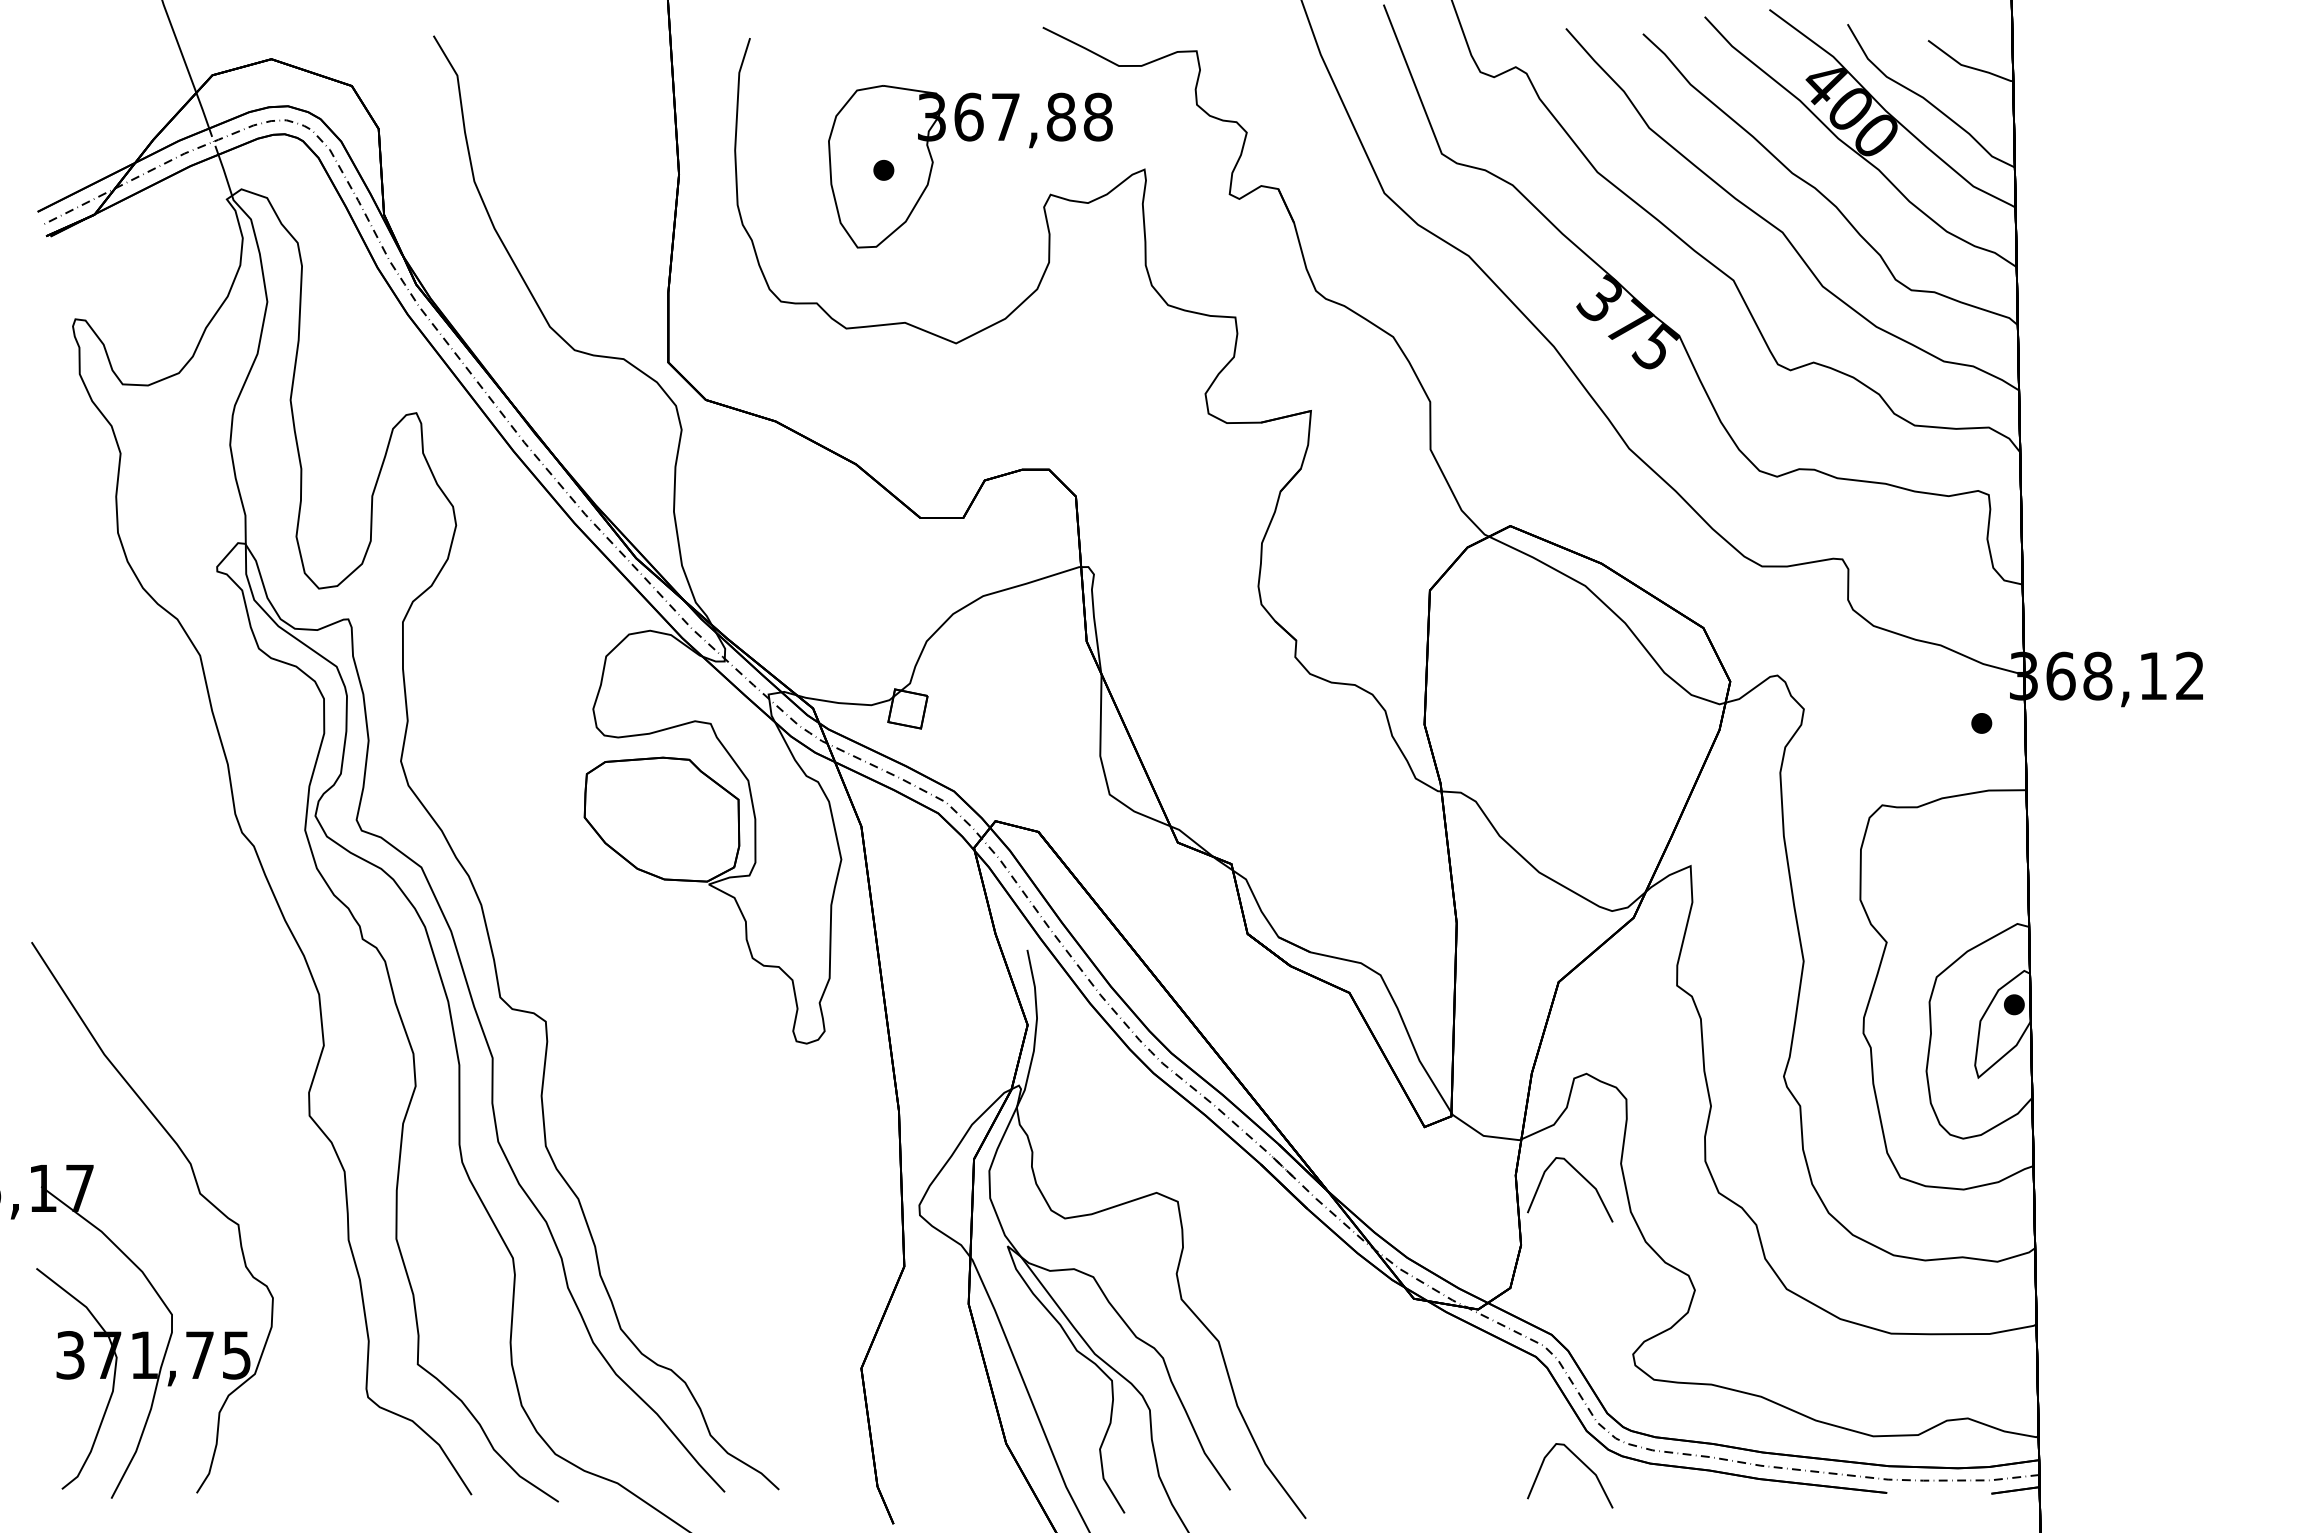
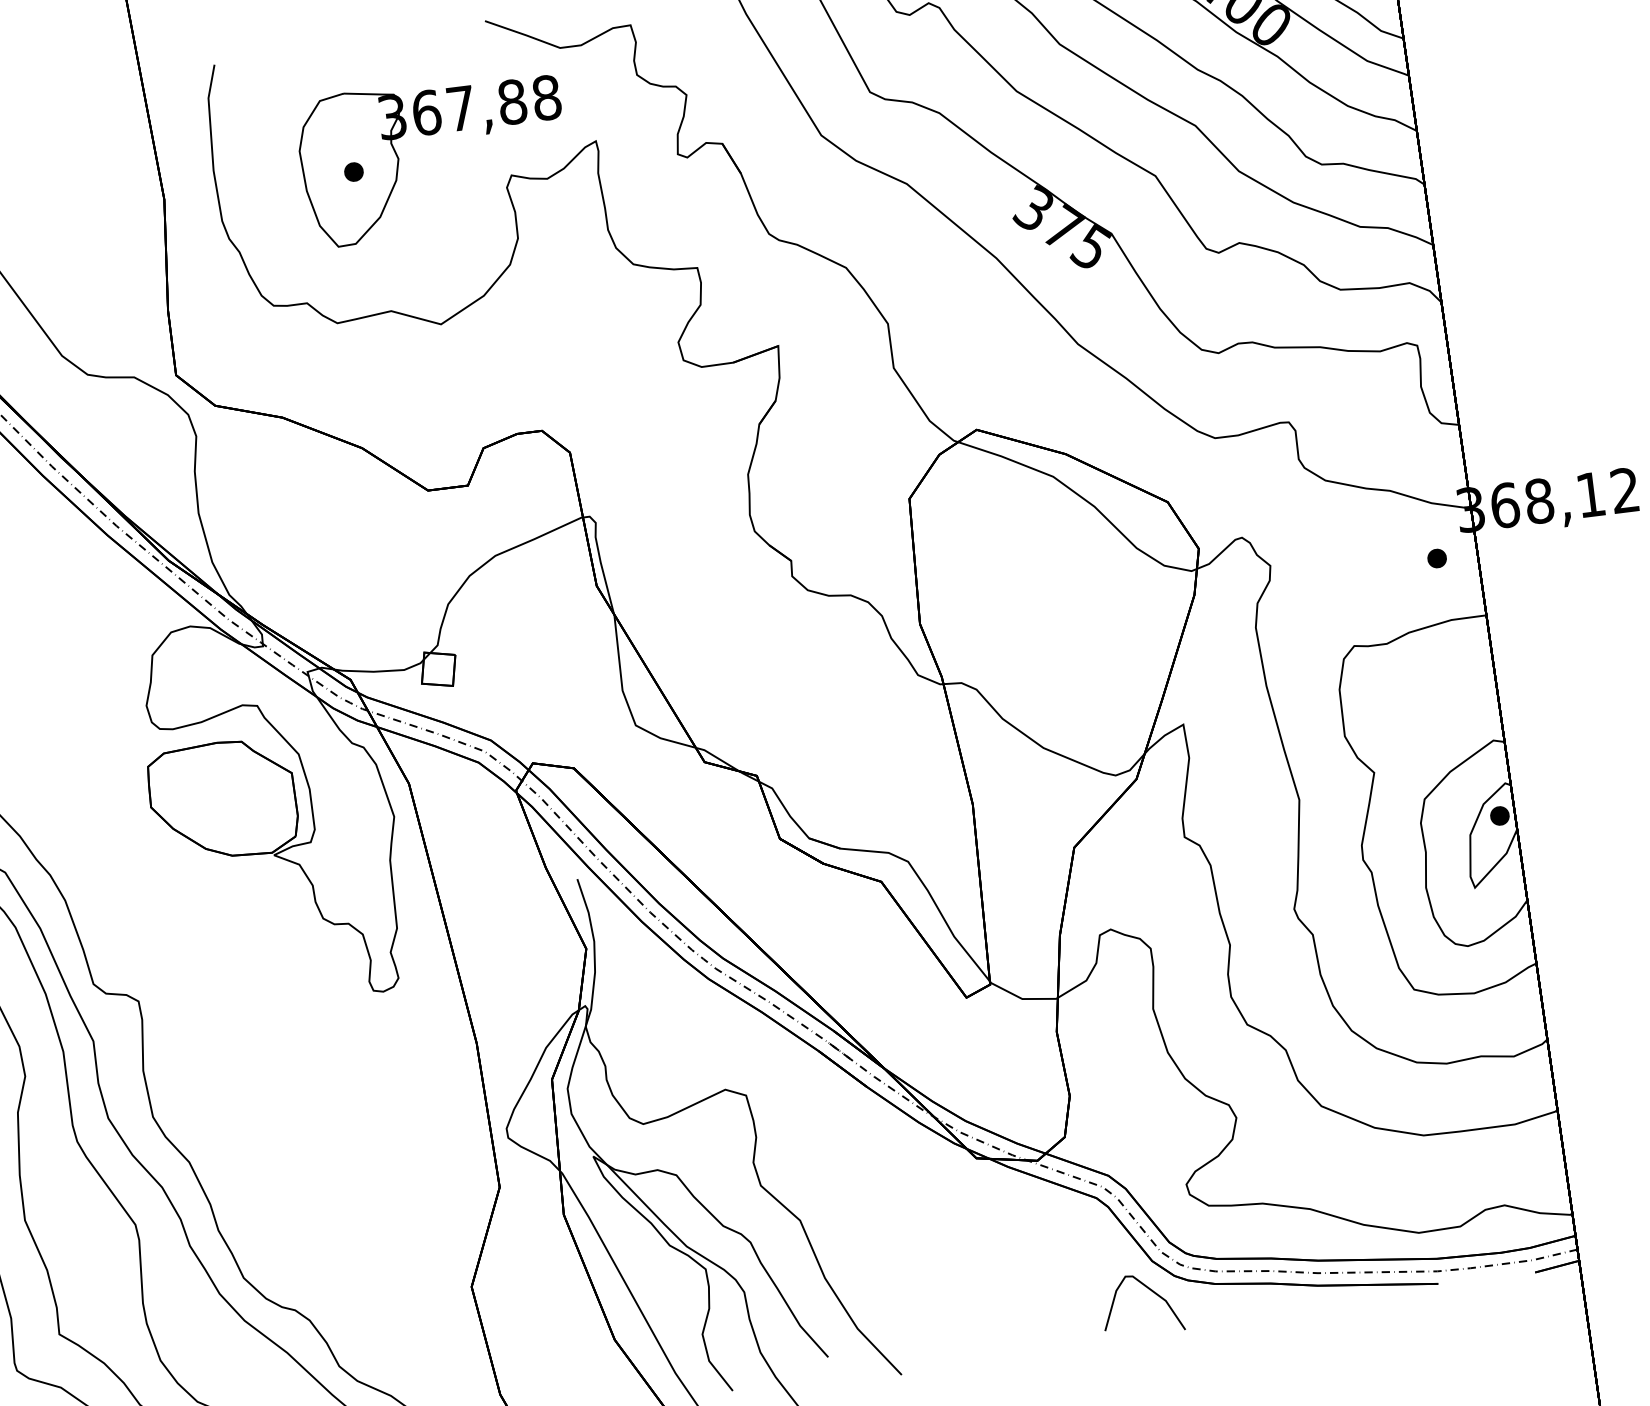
curve: (1582, 1177) -> (1118, 1026), removed

